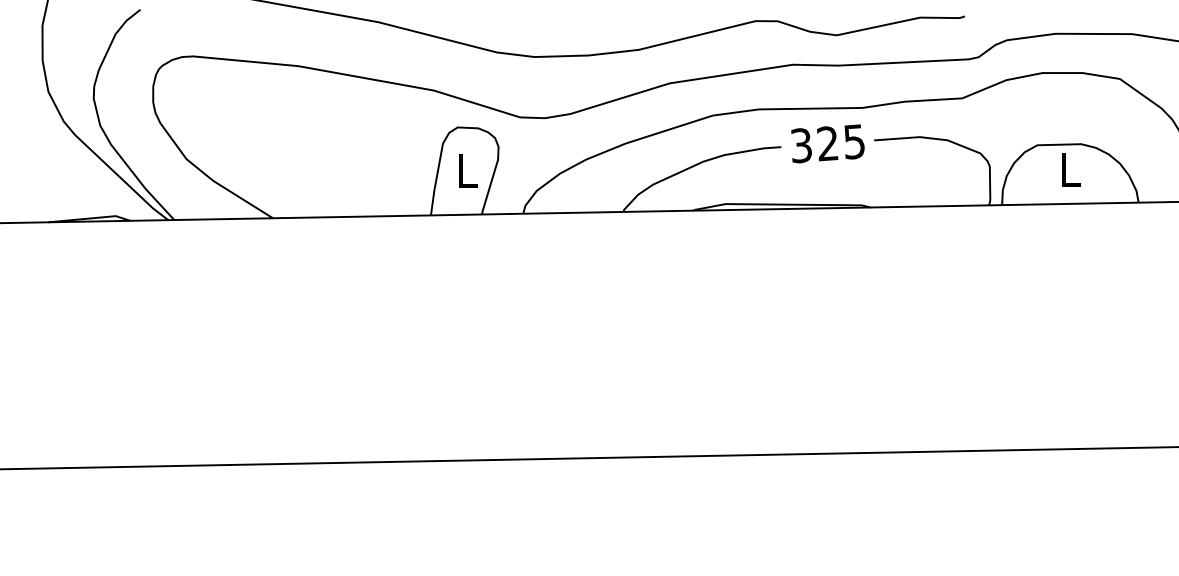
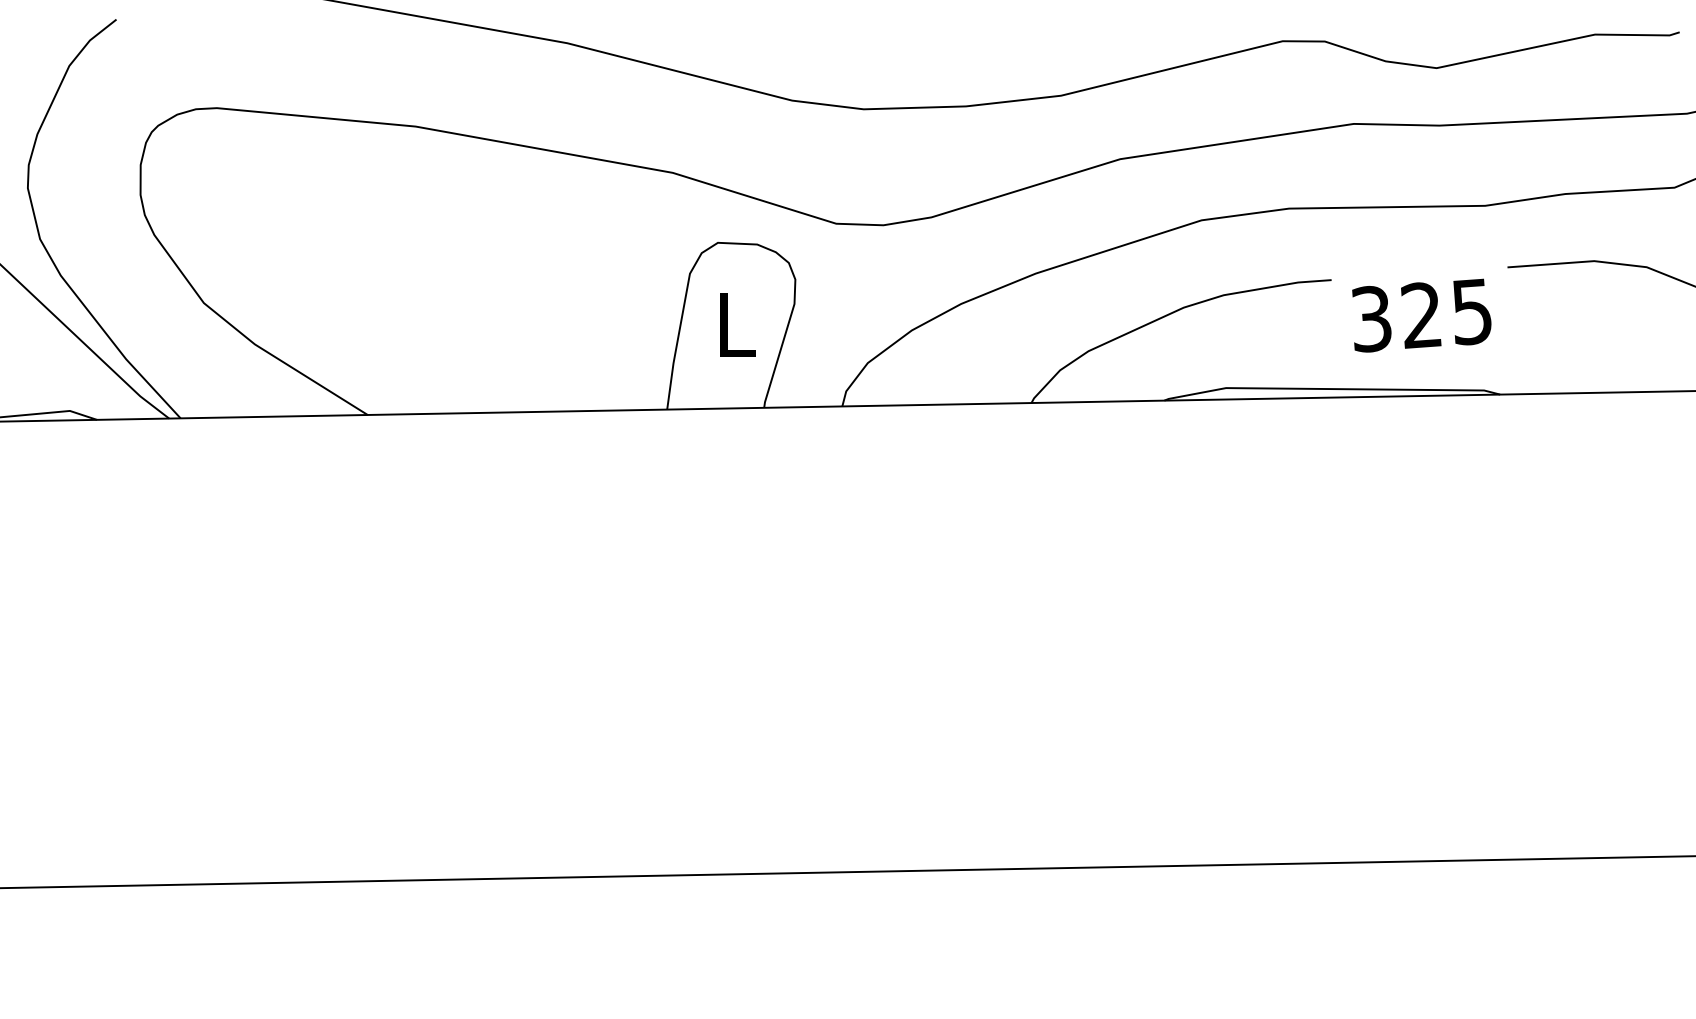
text: (827, 143) -> (1420, 314), moved

